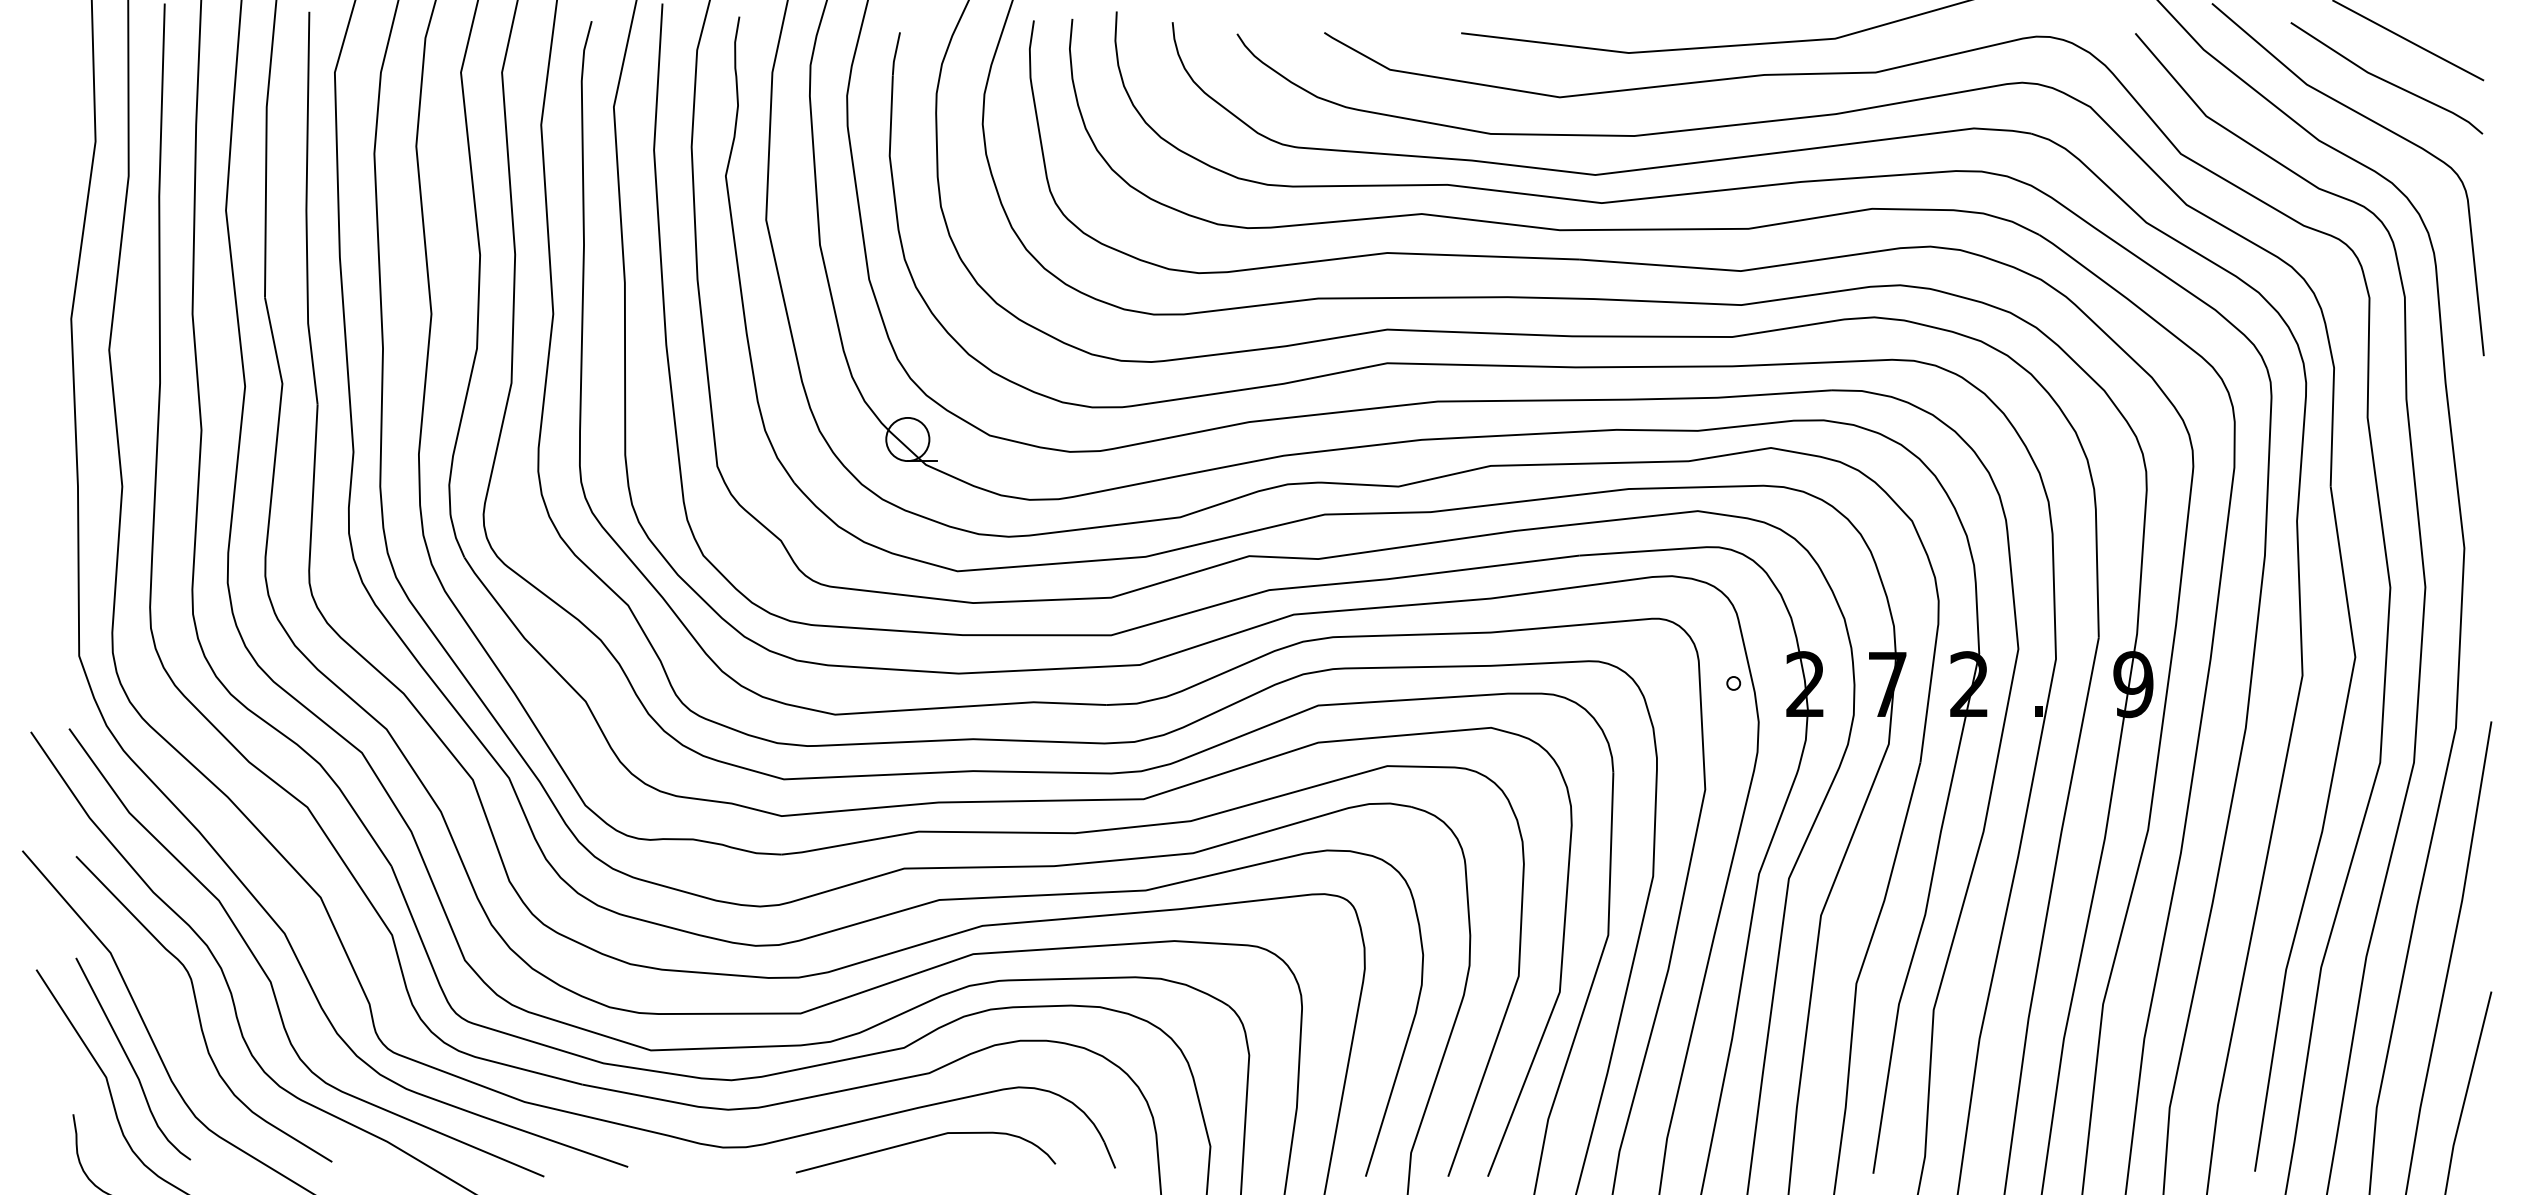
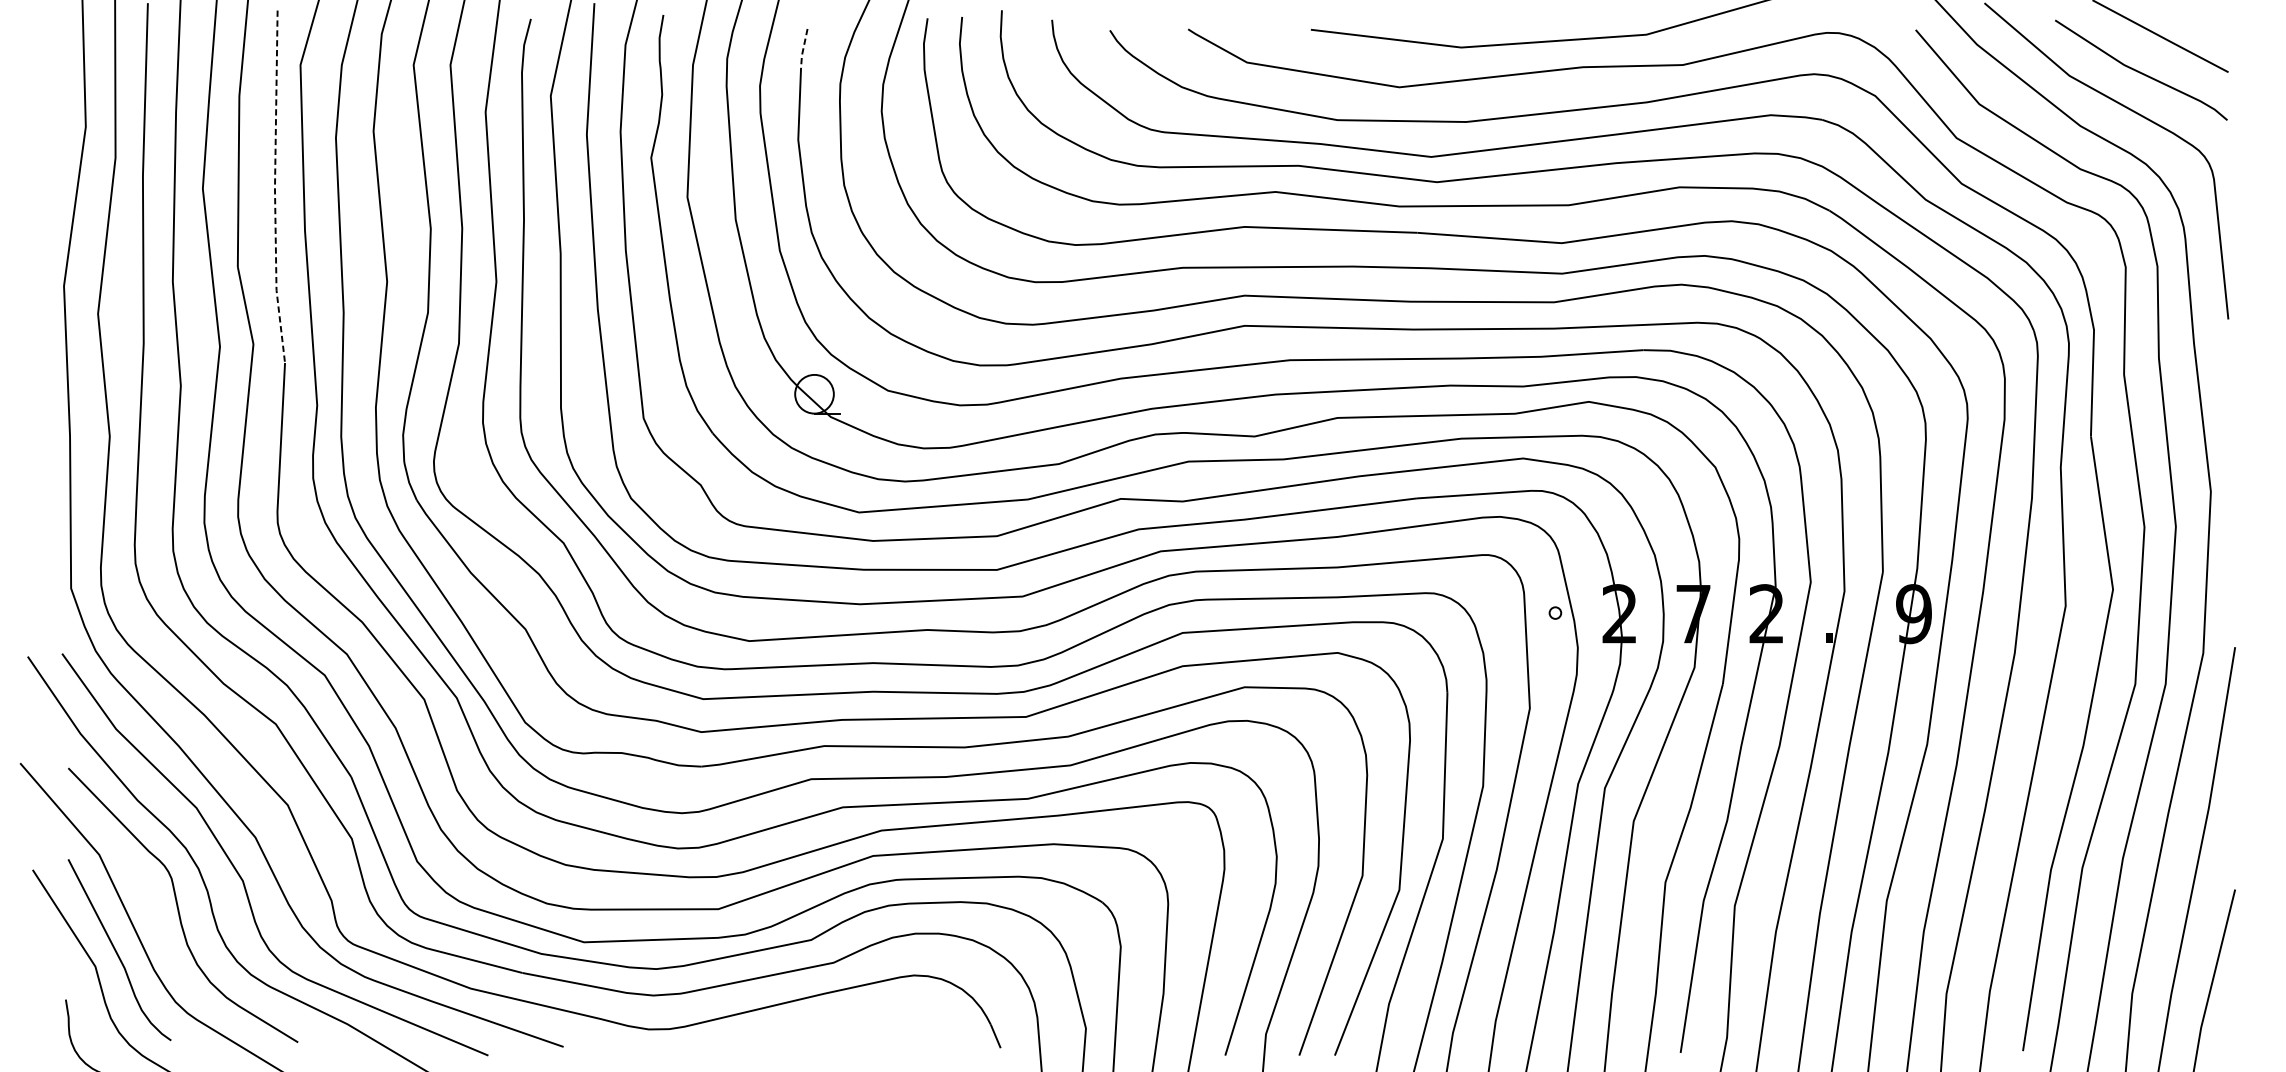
line: (895, 54) -> (803, 48), solid -> dashed
line: (306, 210) -> (275, 188), solid -> dashed
curve: (924, 1140) -> (829, 1023), removed

